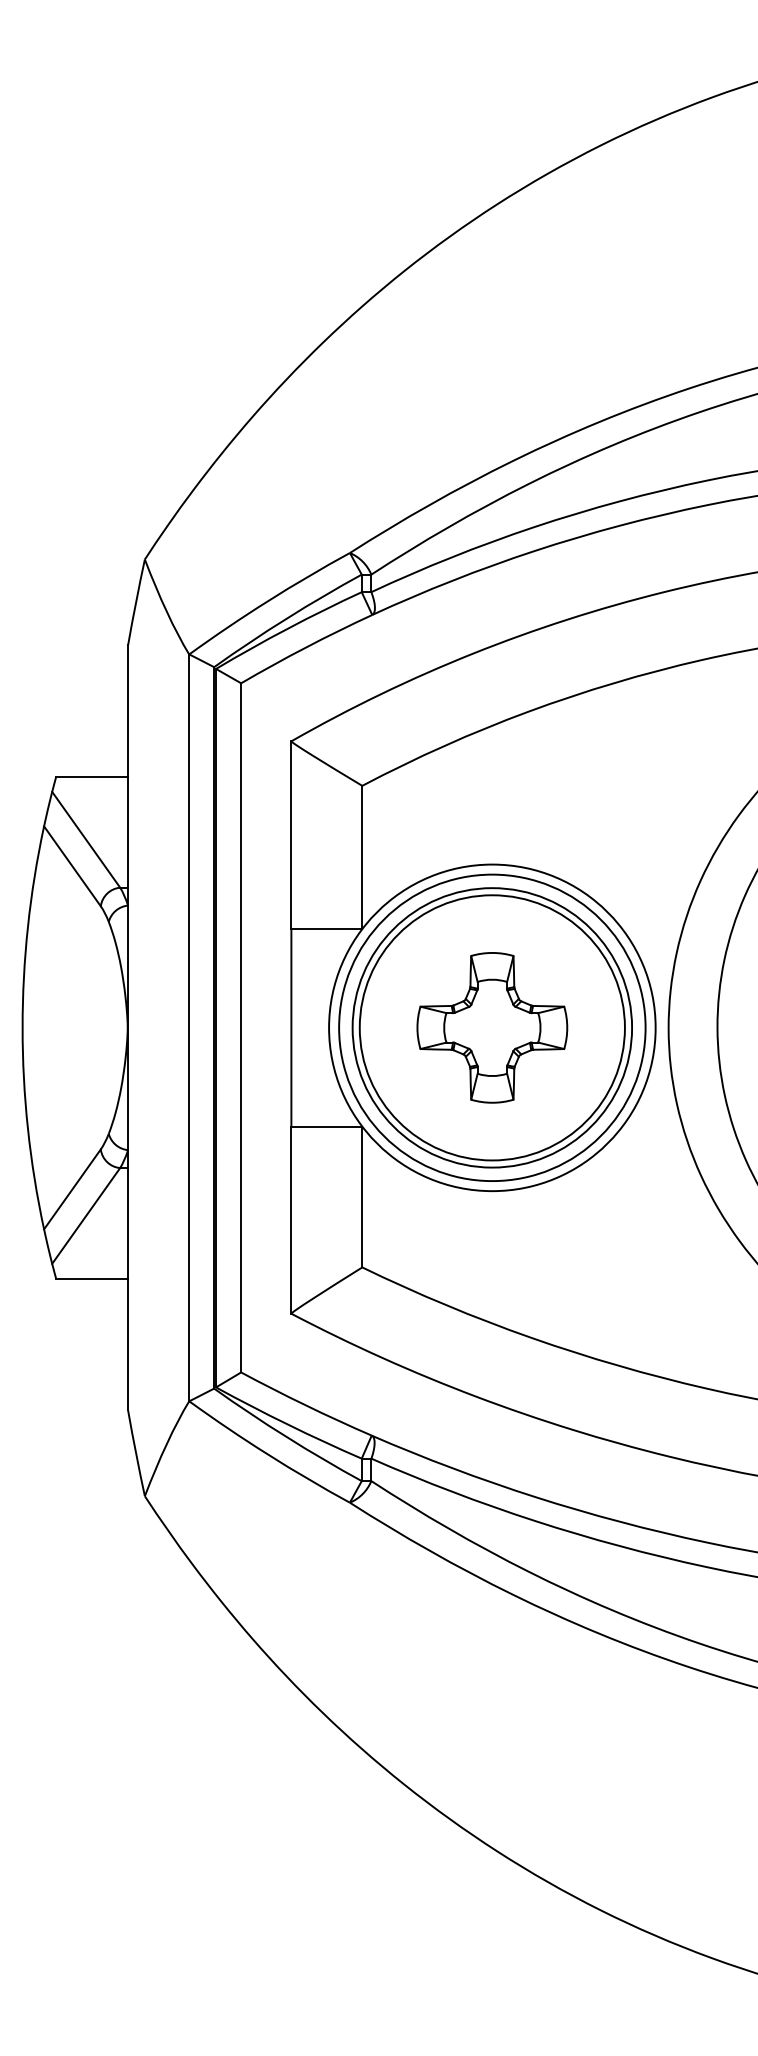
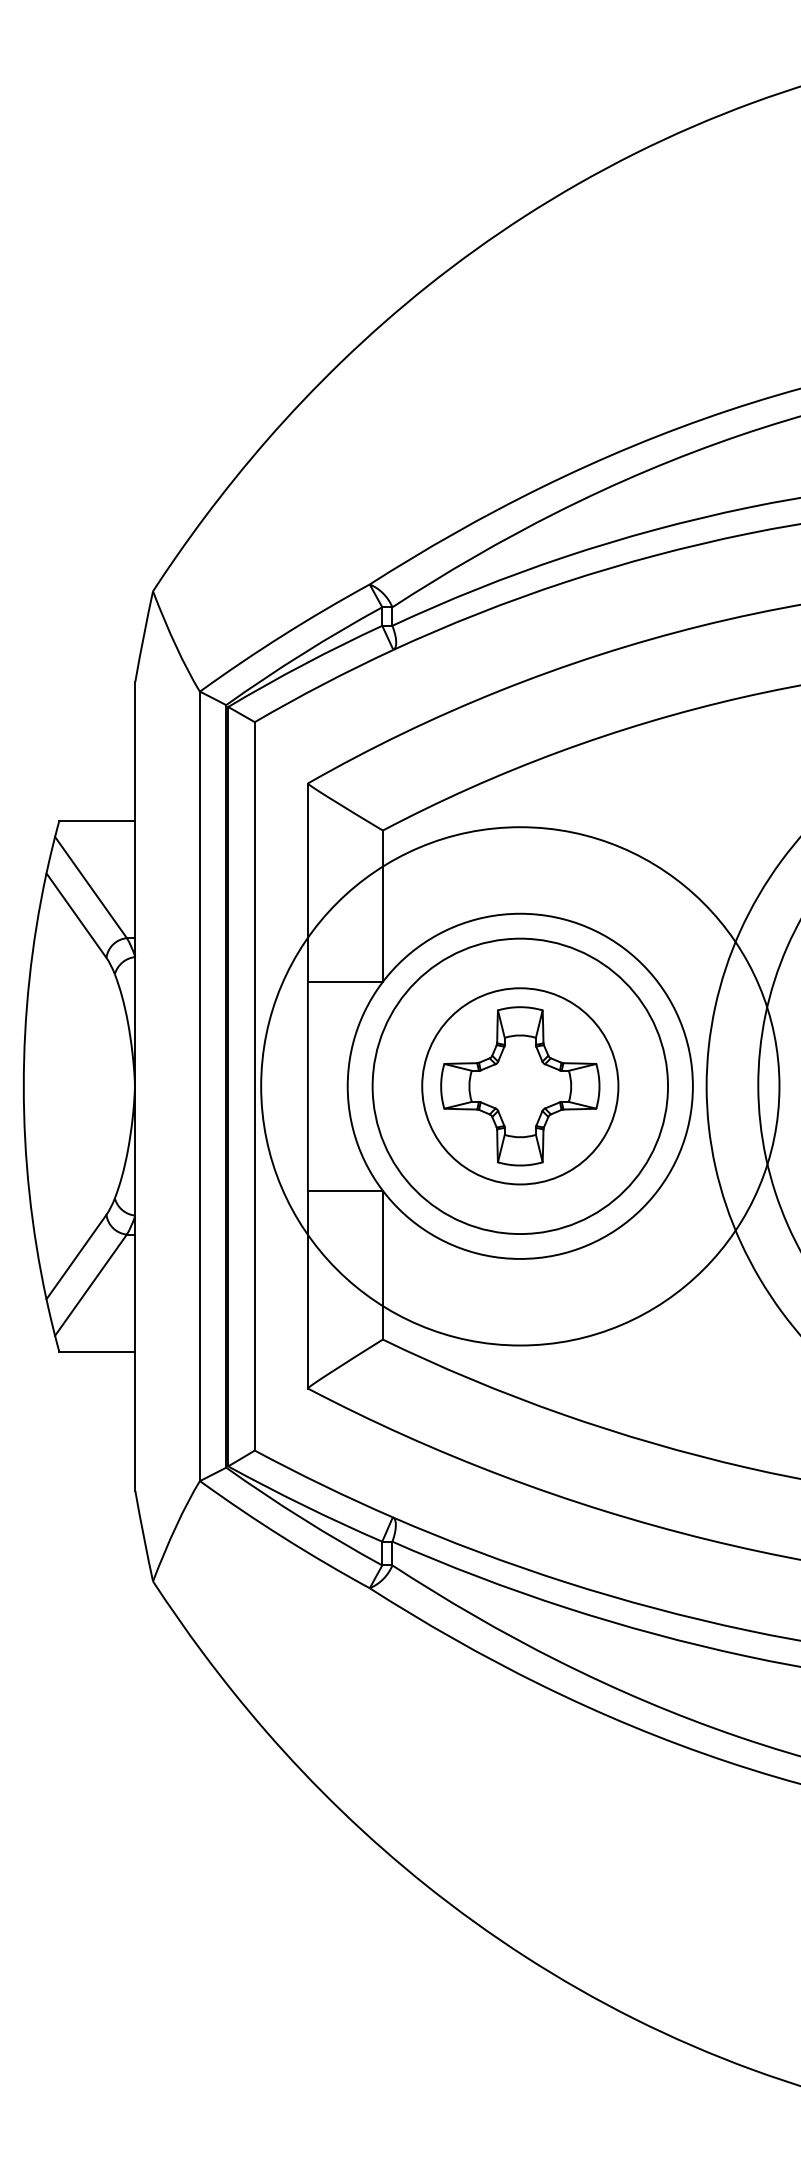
circle: (491, 1027) -> (519, 1085), size x0.7
circle: (492, 1027) -> (520, 1085), size x1.6

